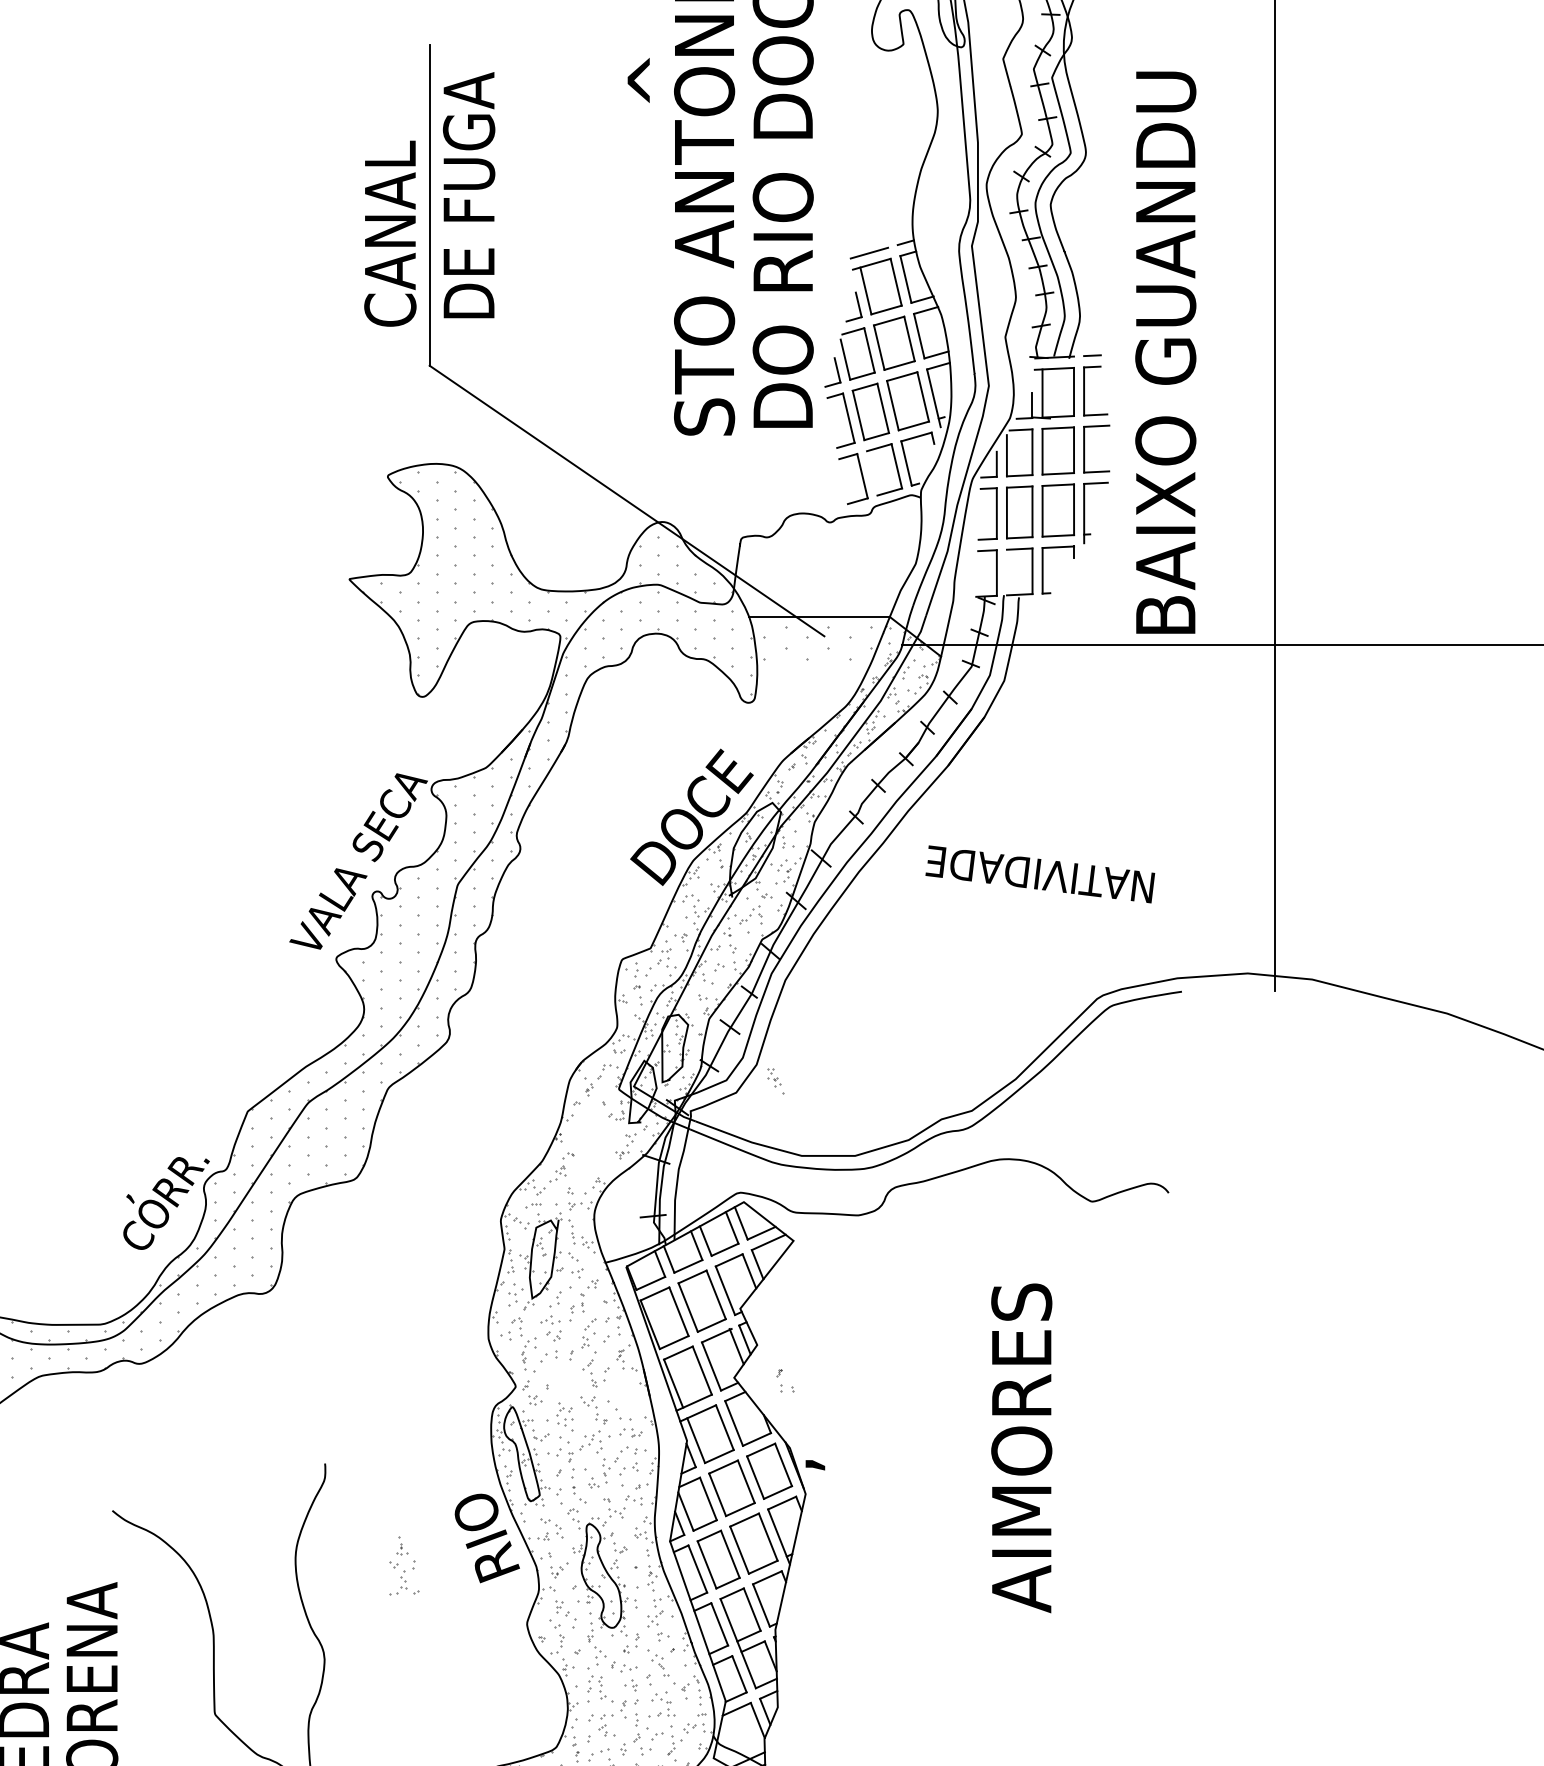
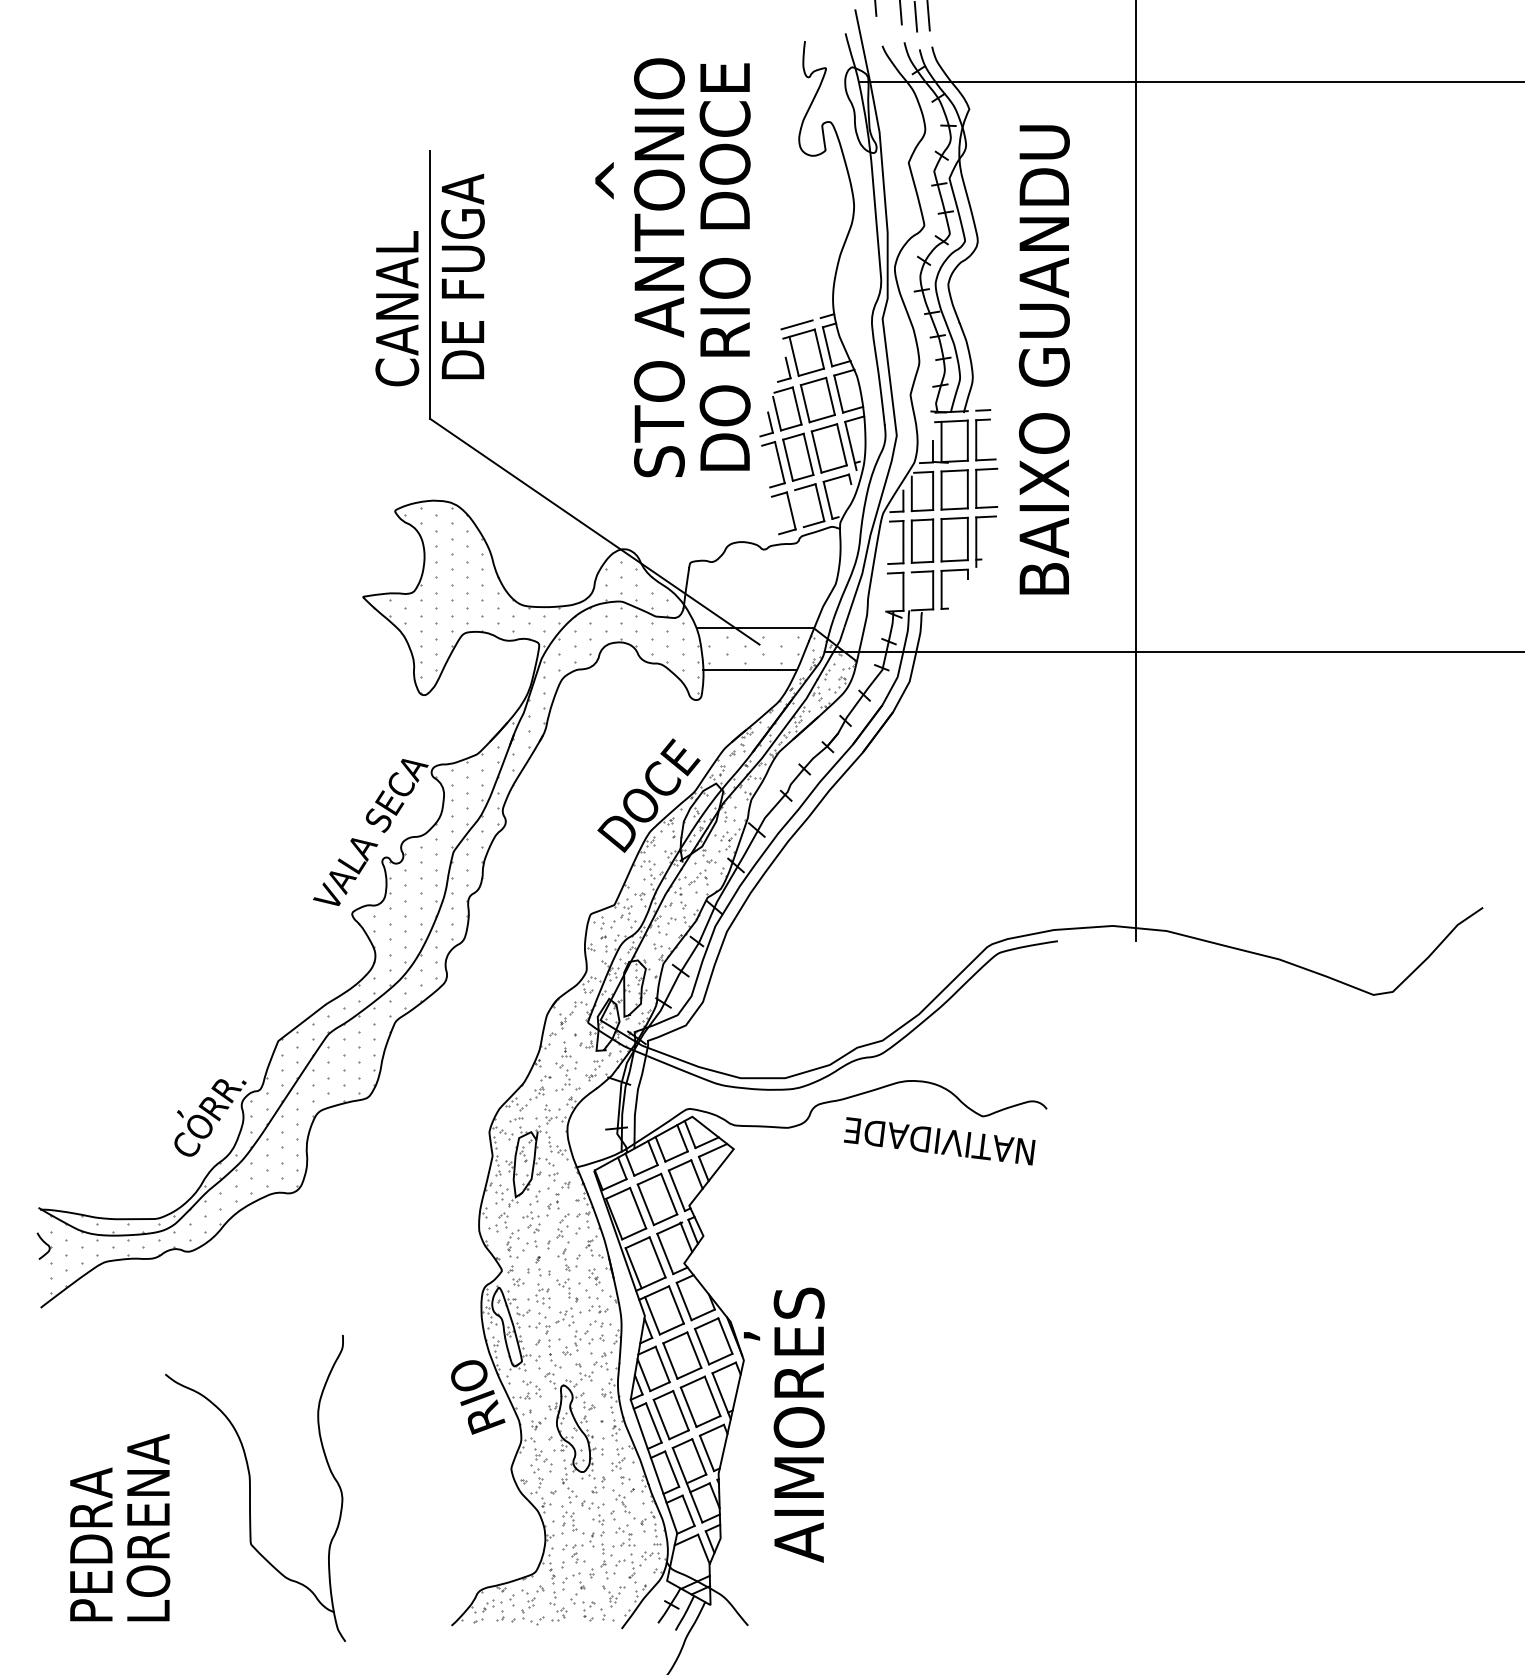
text: (1164, 352) -> (1043, 359), moved
line: (813, 666) -> (750, 669), added
text: (1040, 874) -> (939, 1141), moved
part: (775, 1080) -> (595, 1279), moved
part: (784, 1381) -> (542, 1266), moved
text: (1020, 1447) -> (798, 1424), moved
part: (403, 1566) -> (567, 1066), moved

